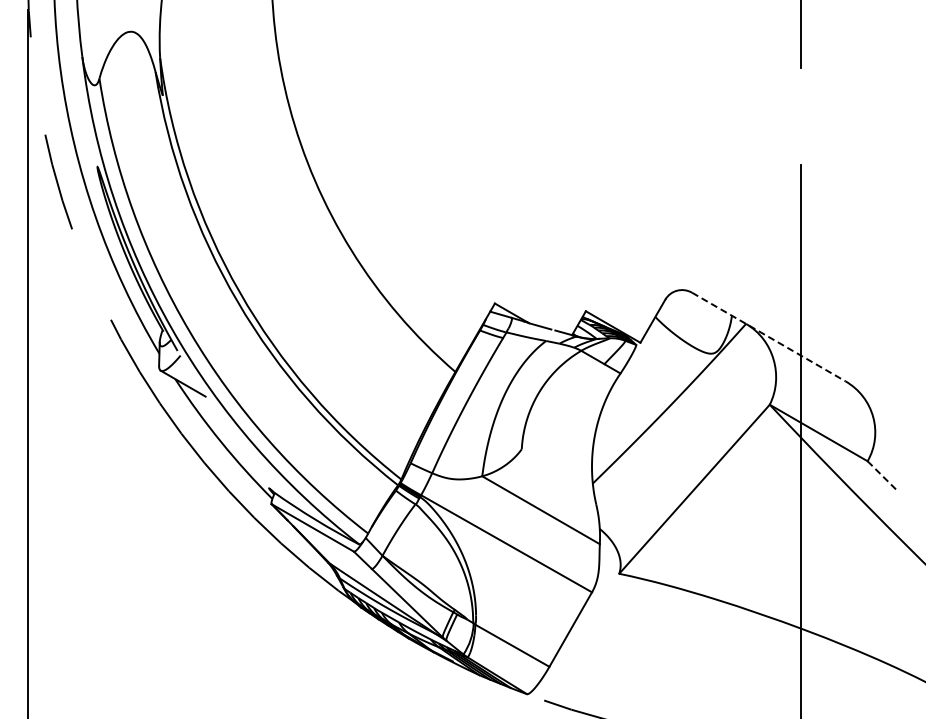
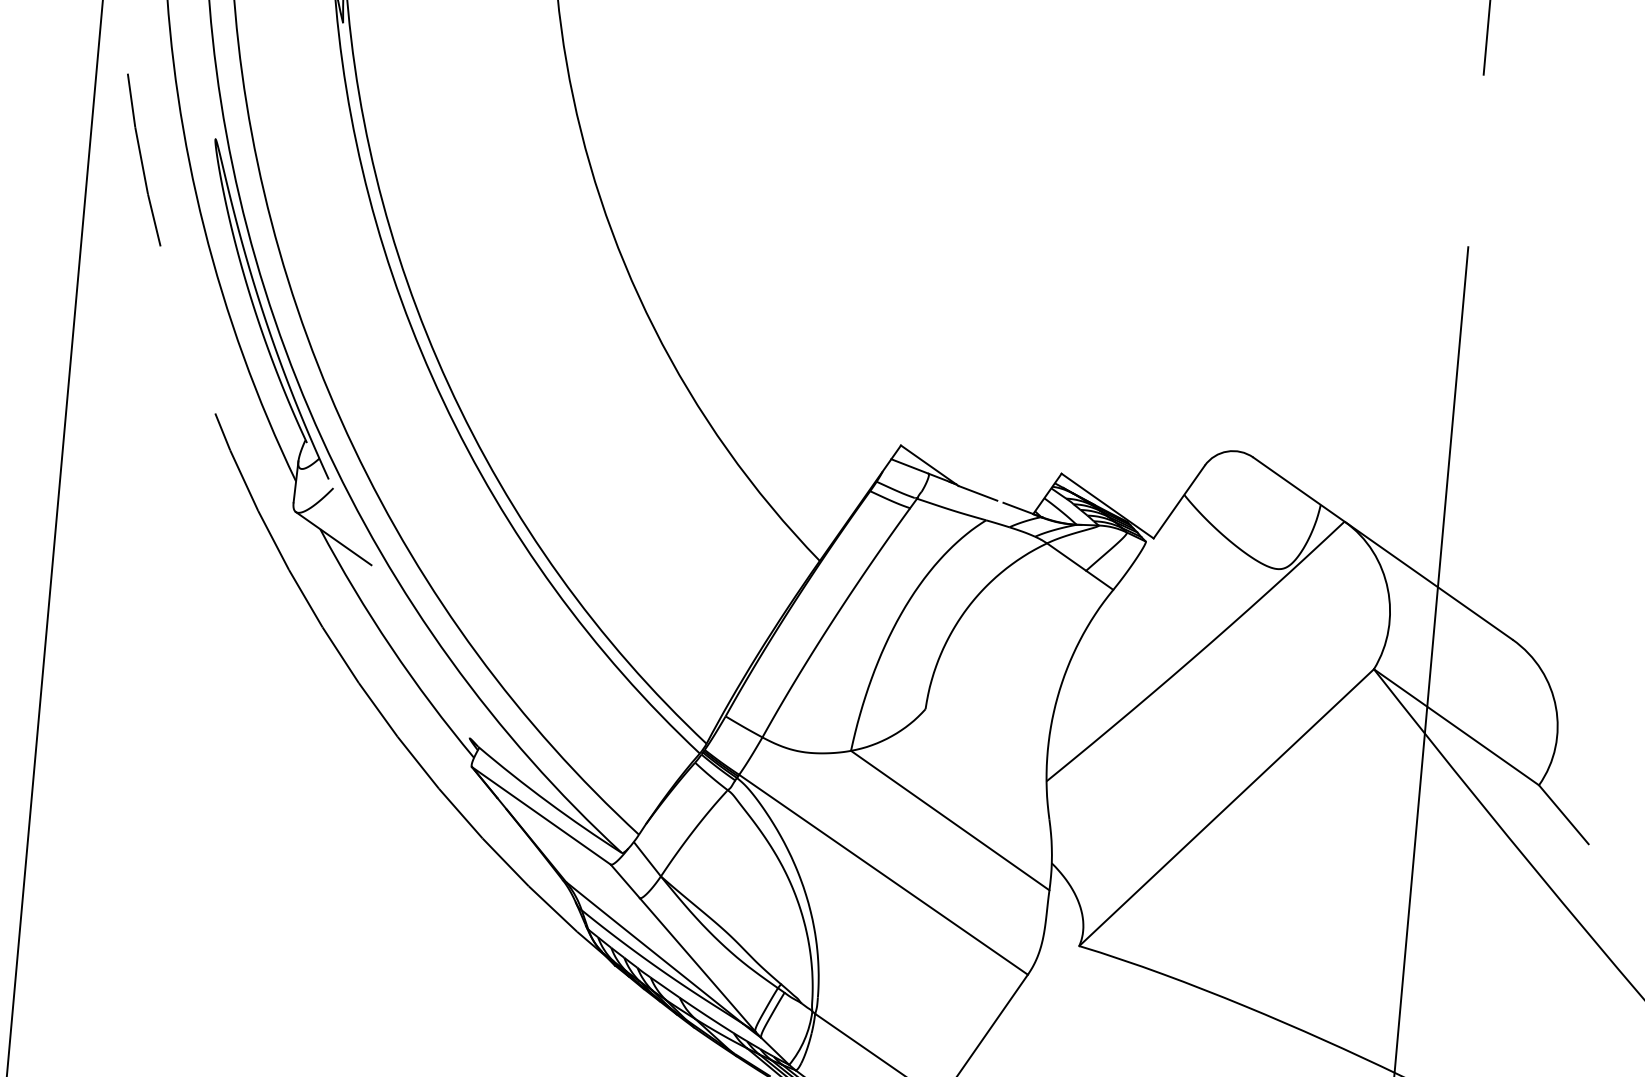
line: (768, 337) -> (1382, 549), dashed -> solid
line: (882, 476) -> (1563, 814), dashed -> solid

